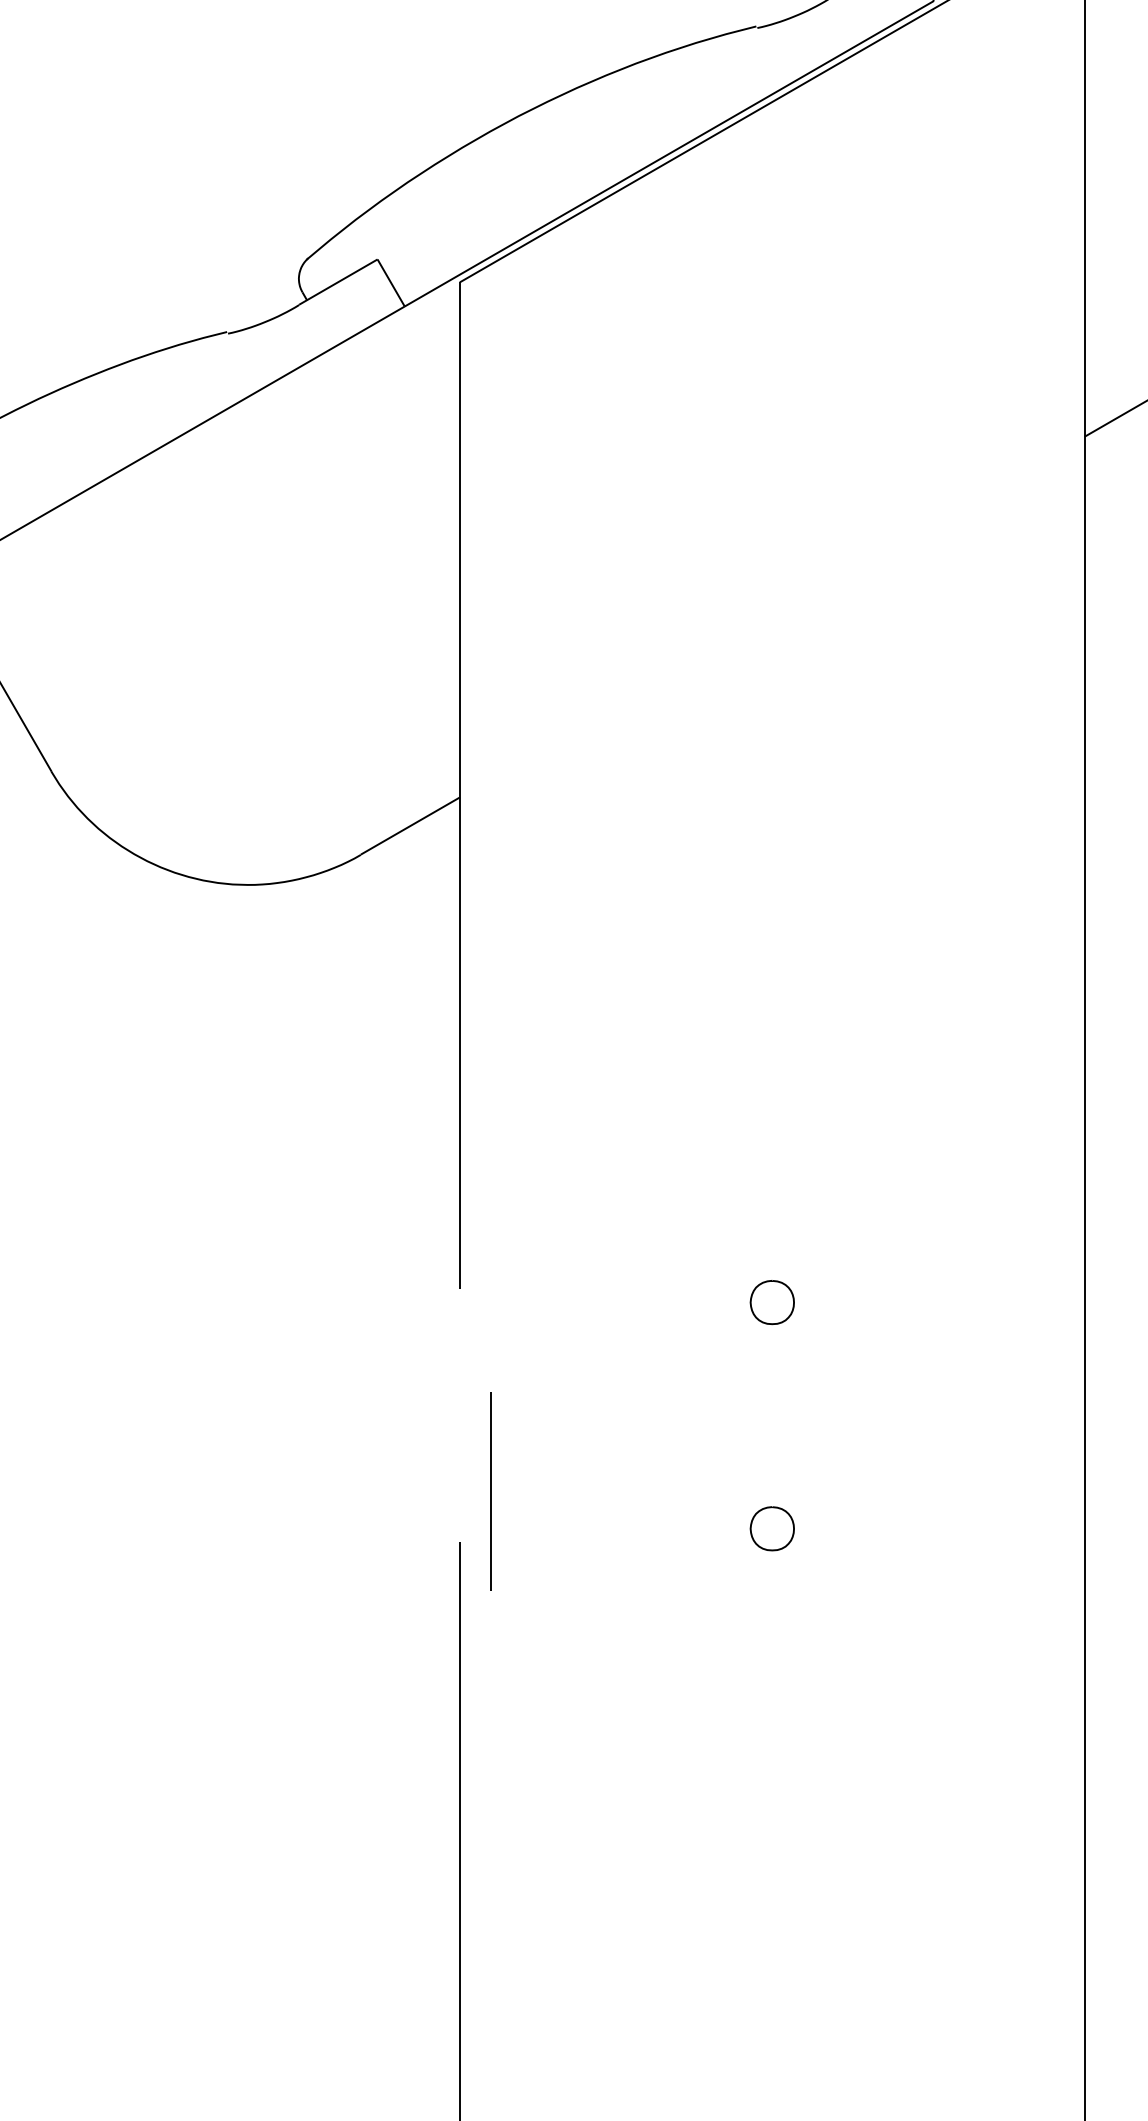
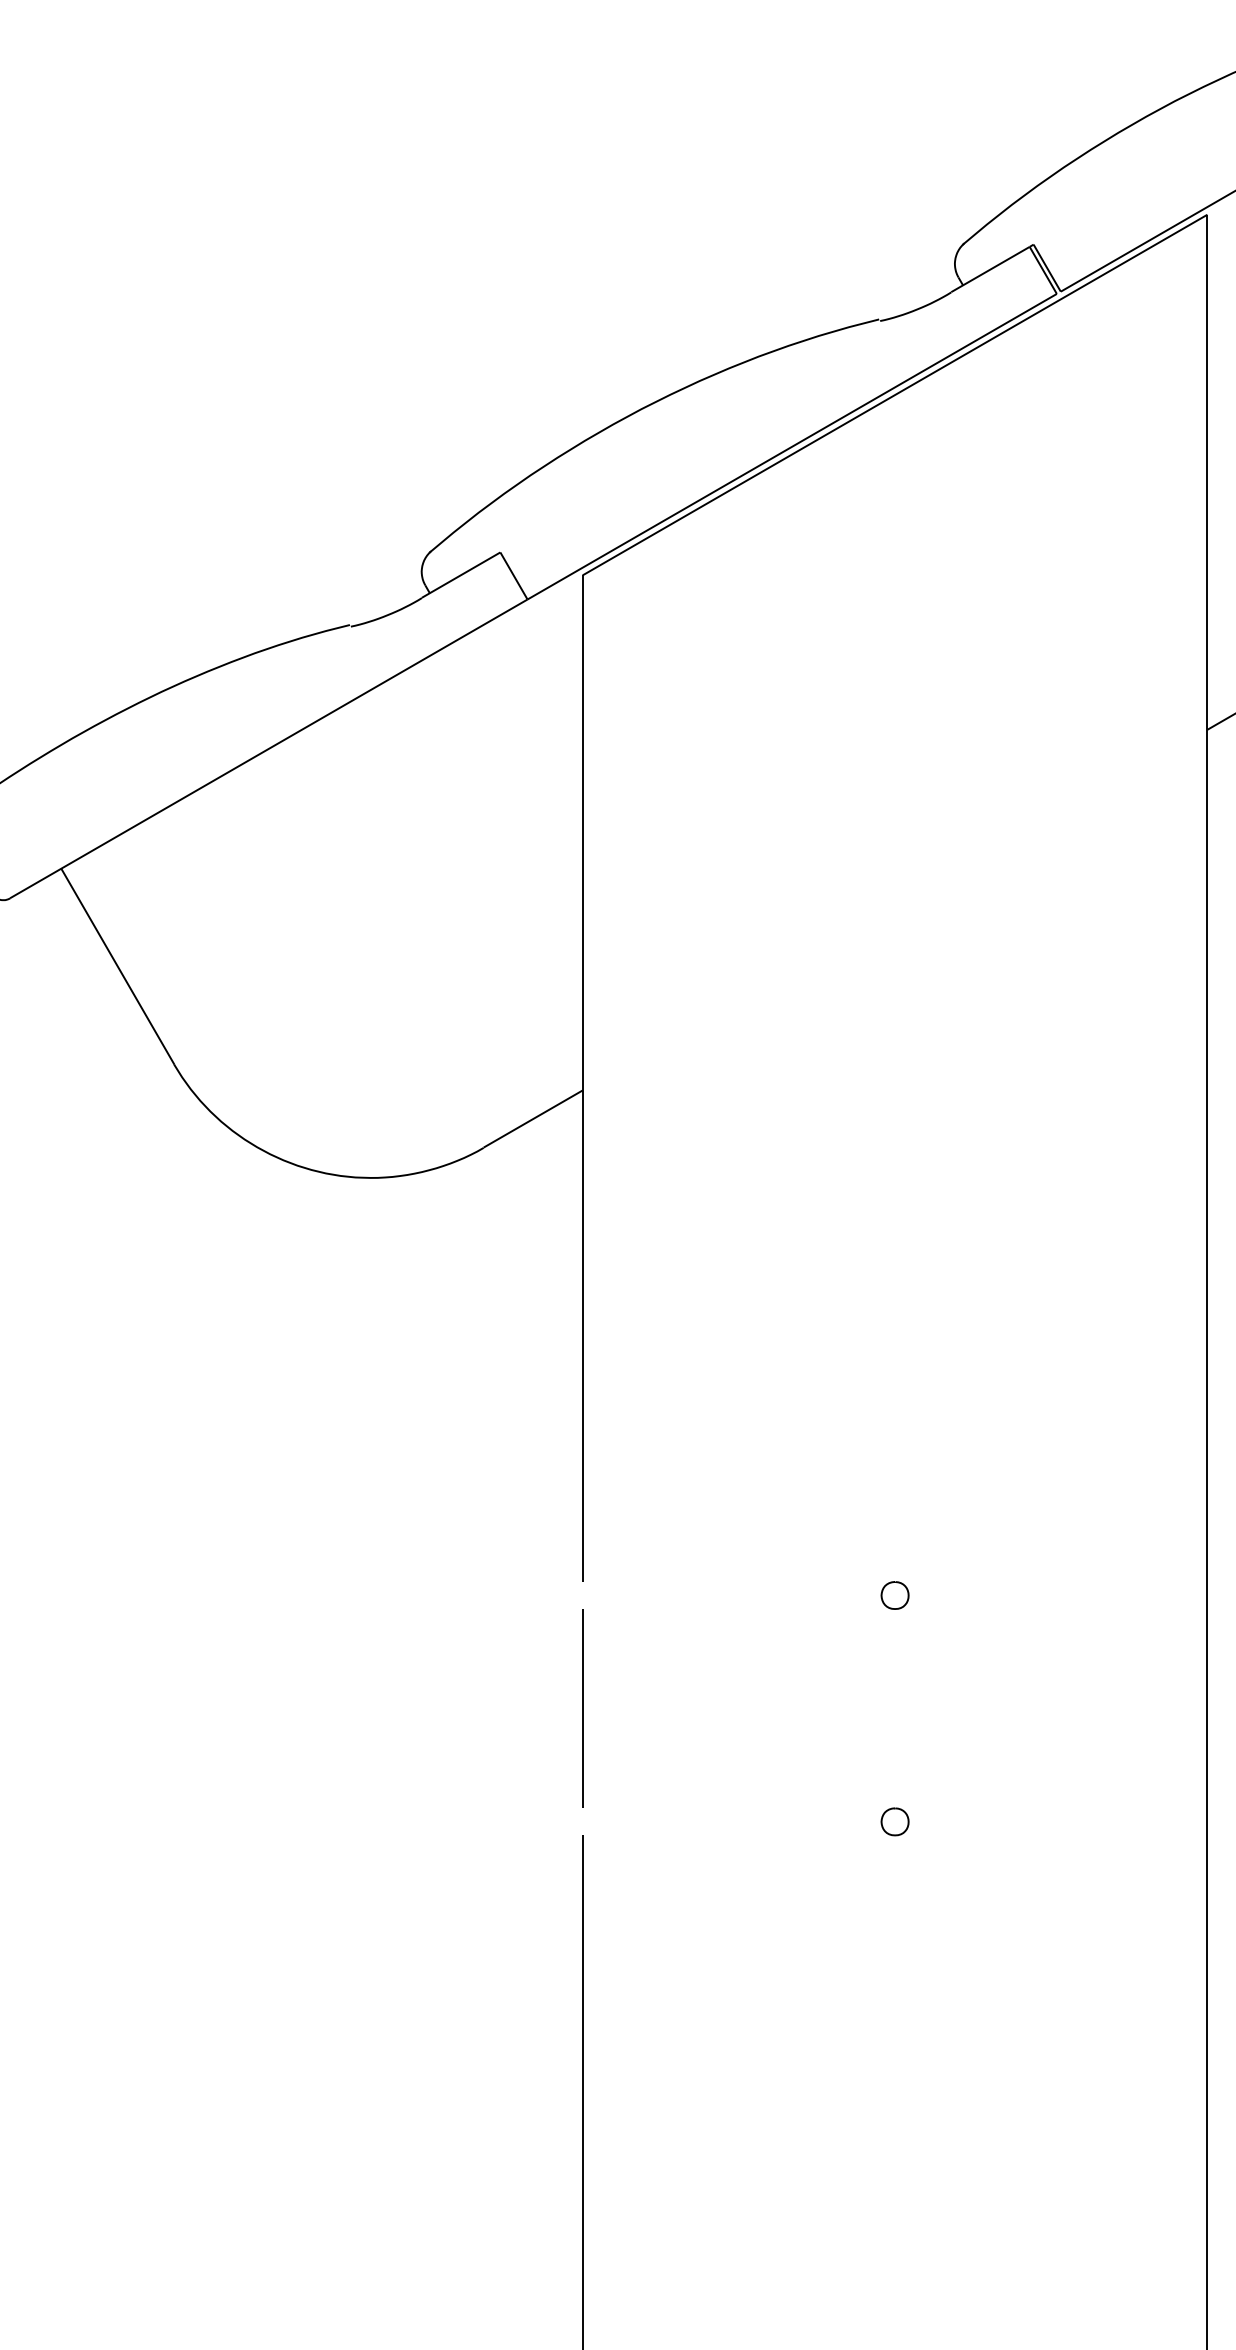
part: (771, 1302) -> (894, 1595), size x0.62
line: (490, 1491) -> (582, 1708), moved
part: (771, 1528) -> (894, 1821), size x0.62

